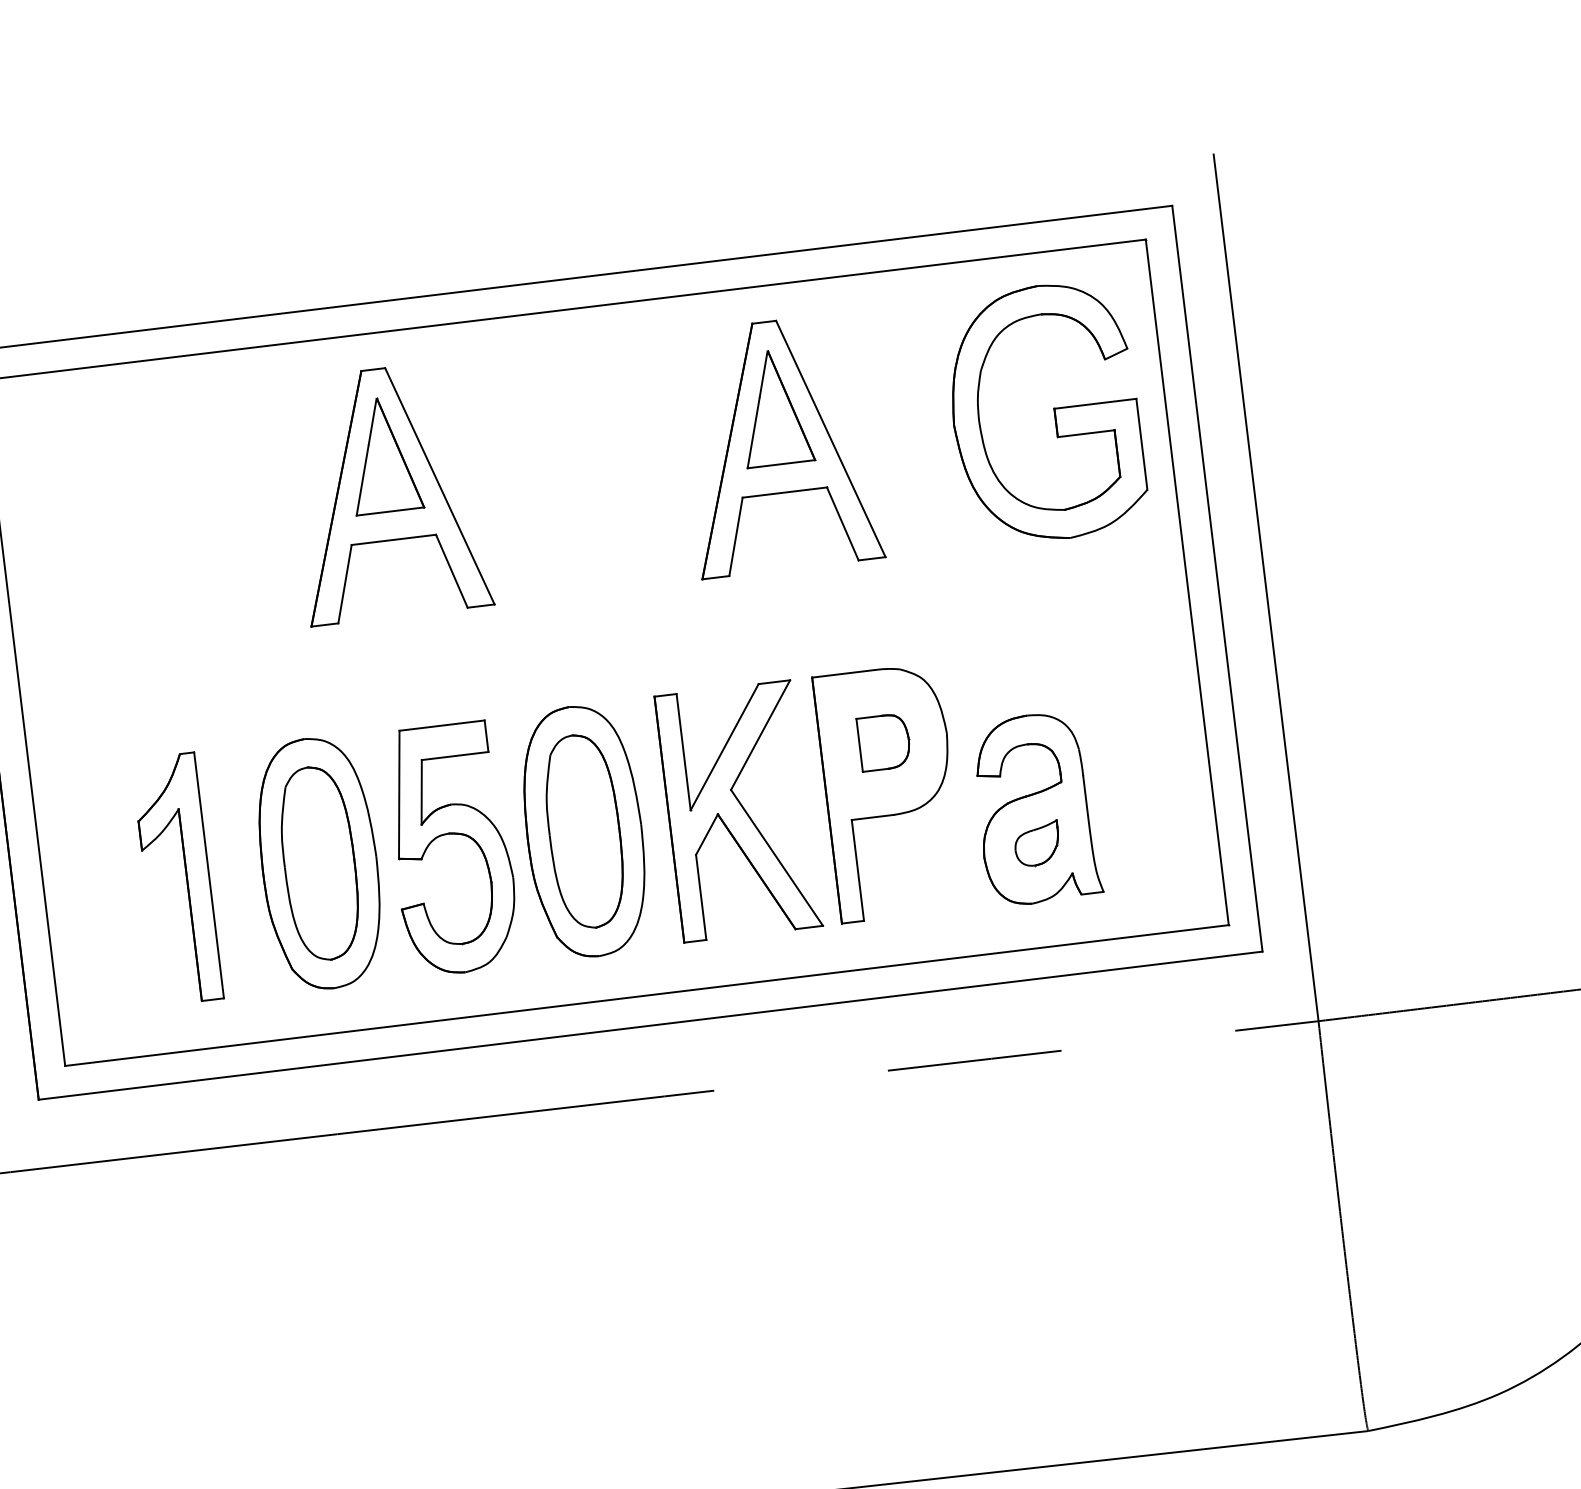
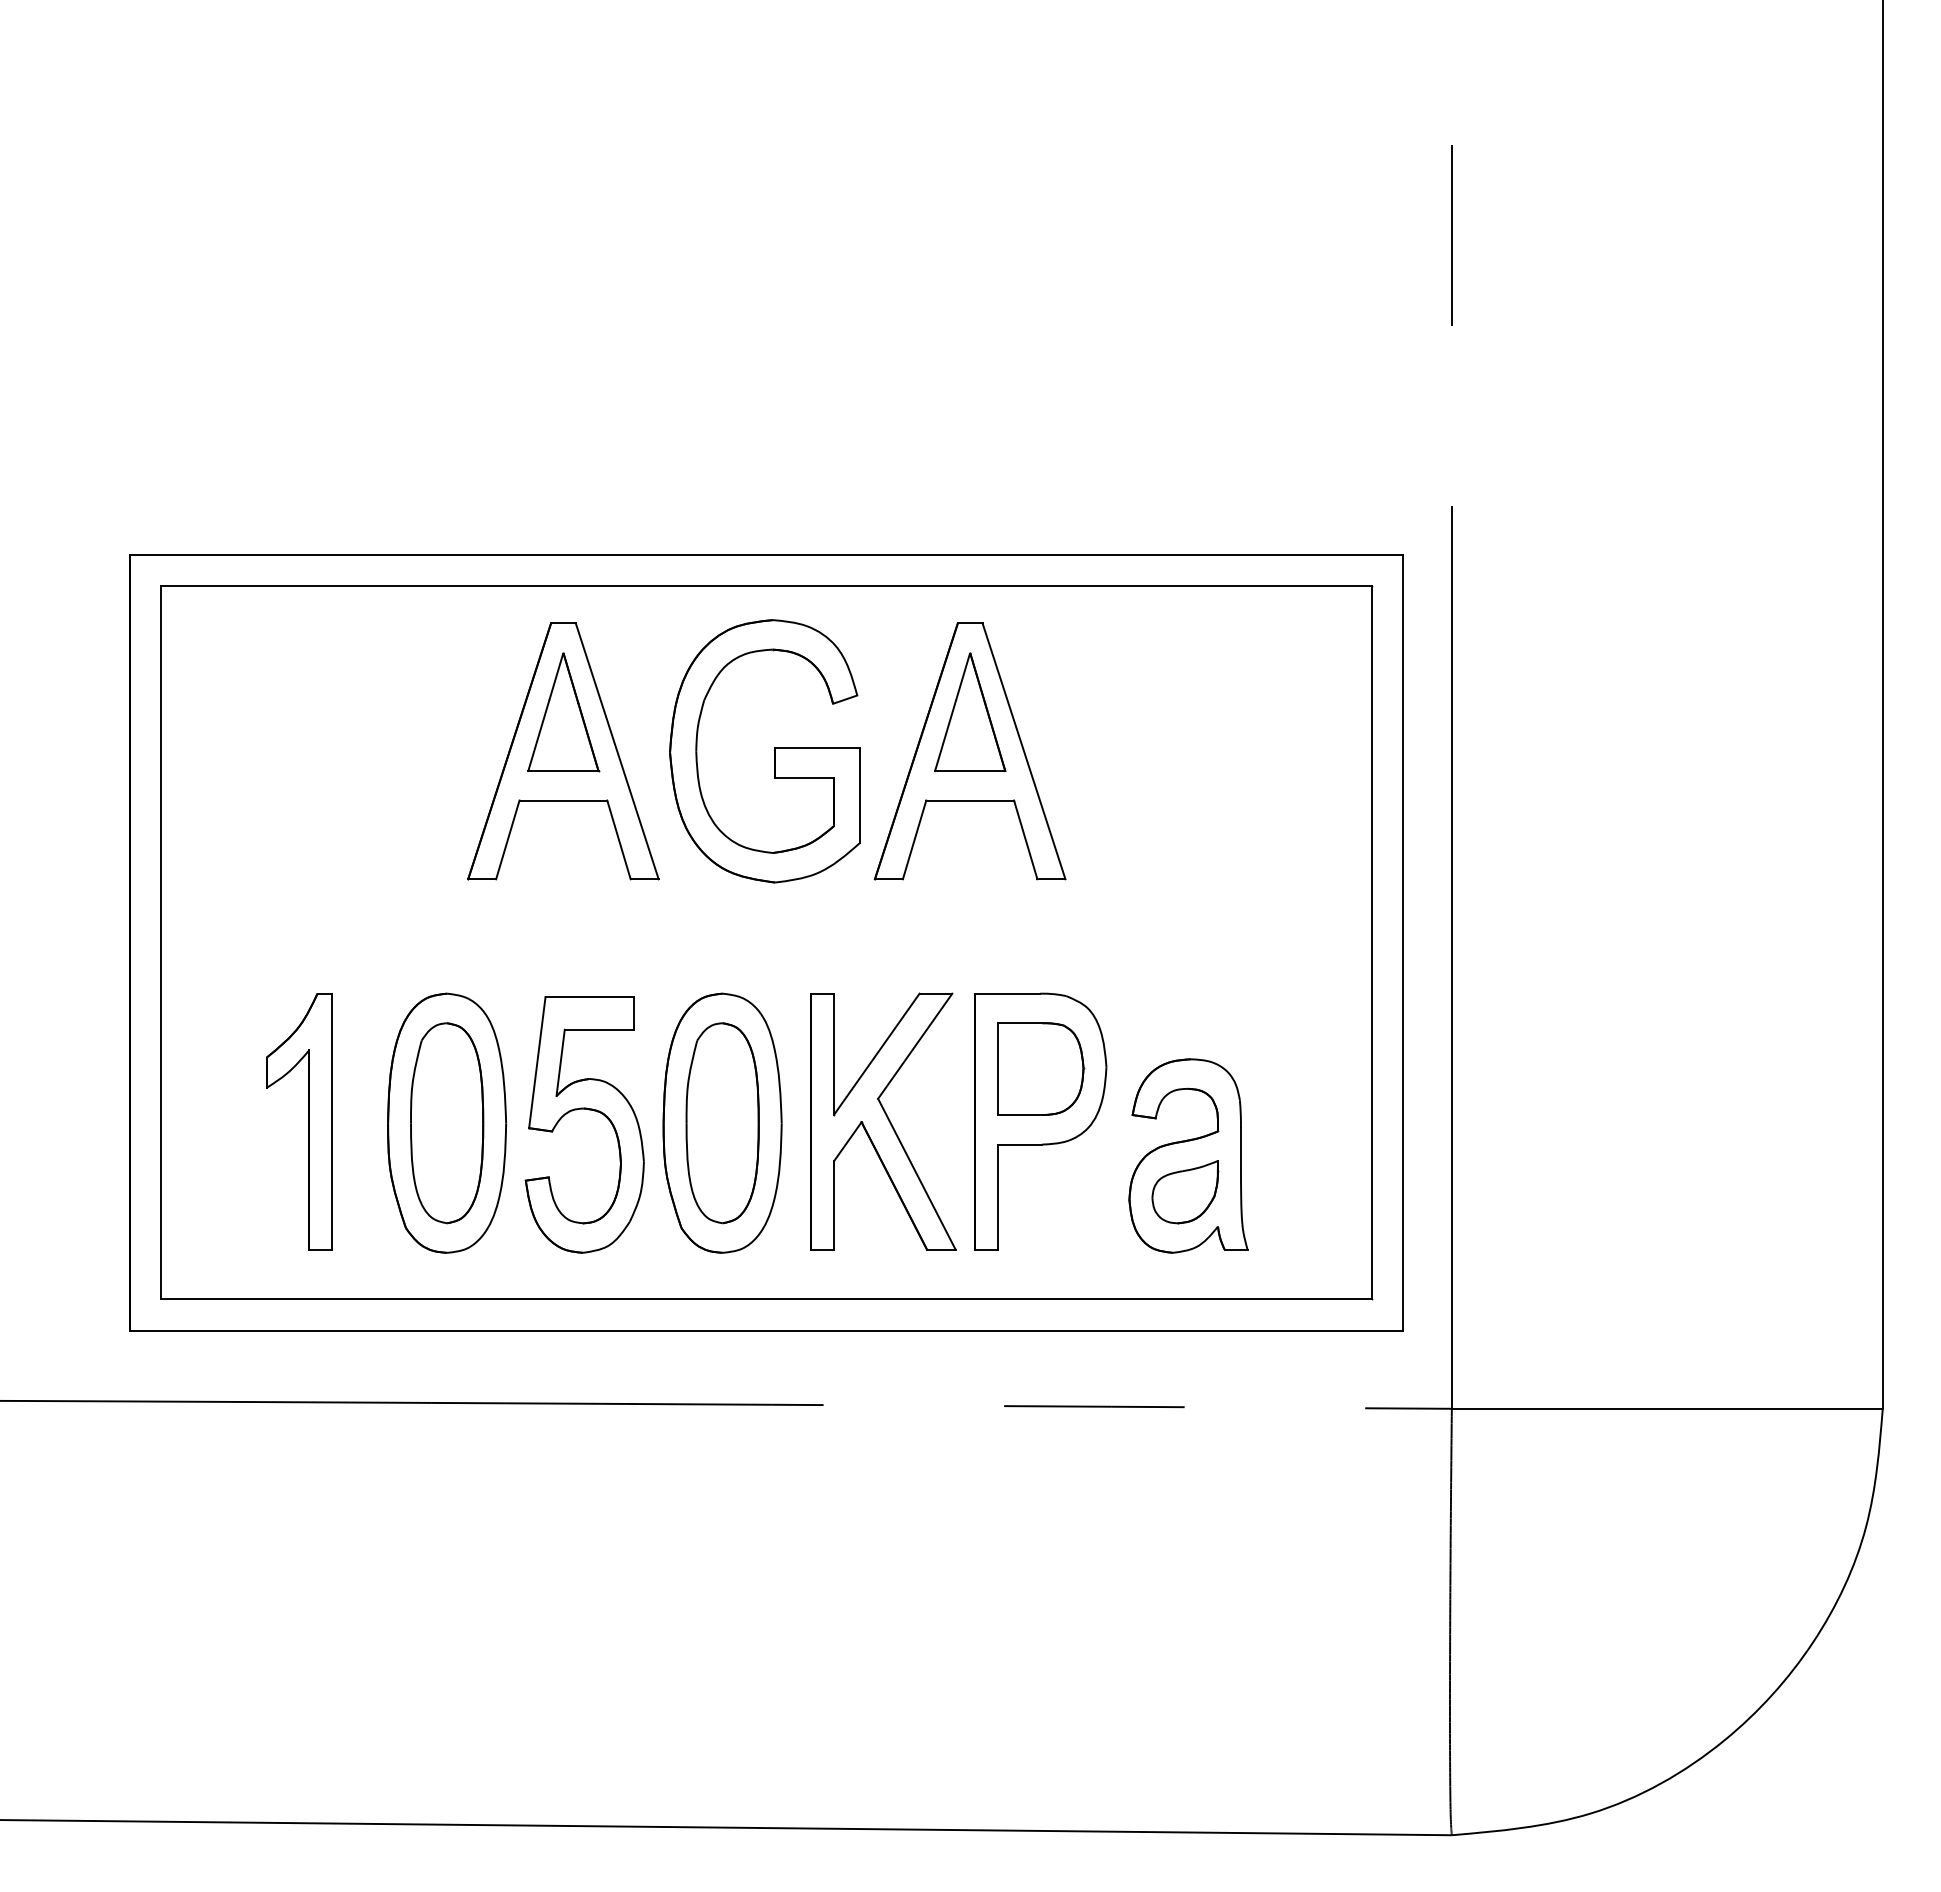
part: (1054, 412) -> (774, 751), moved
part: (884, 741) -> (1041, 1068), size x1.67
part: (1037, 844) -> (1185, 1192), size x1.43

